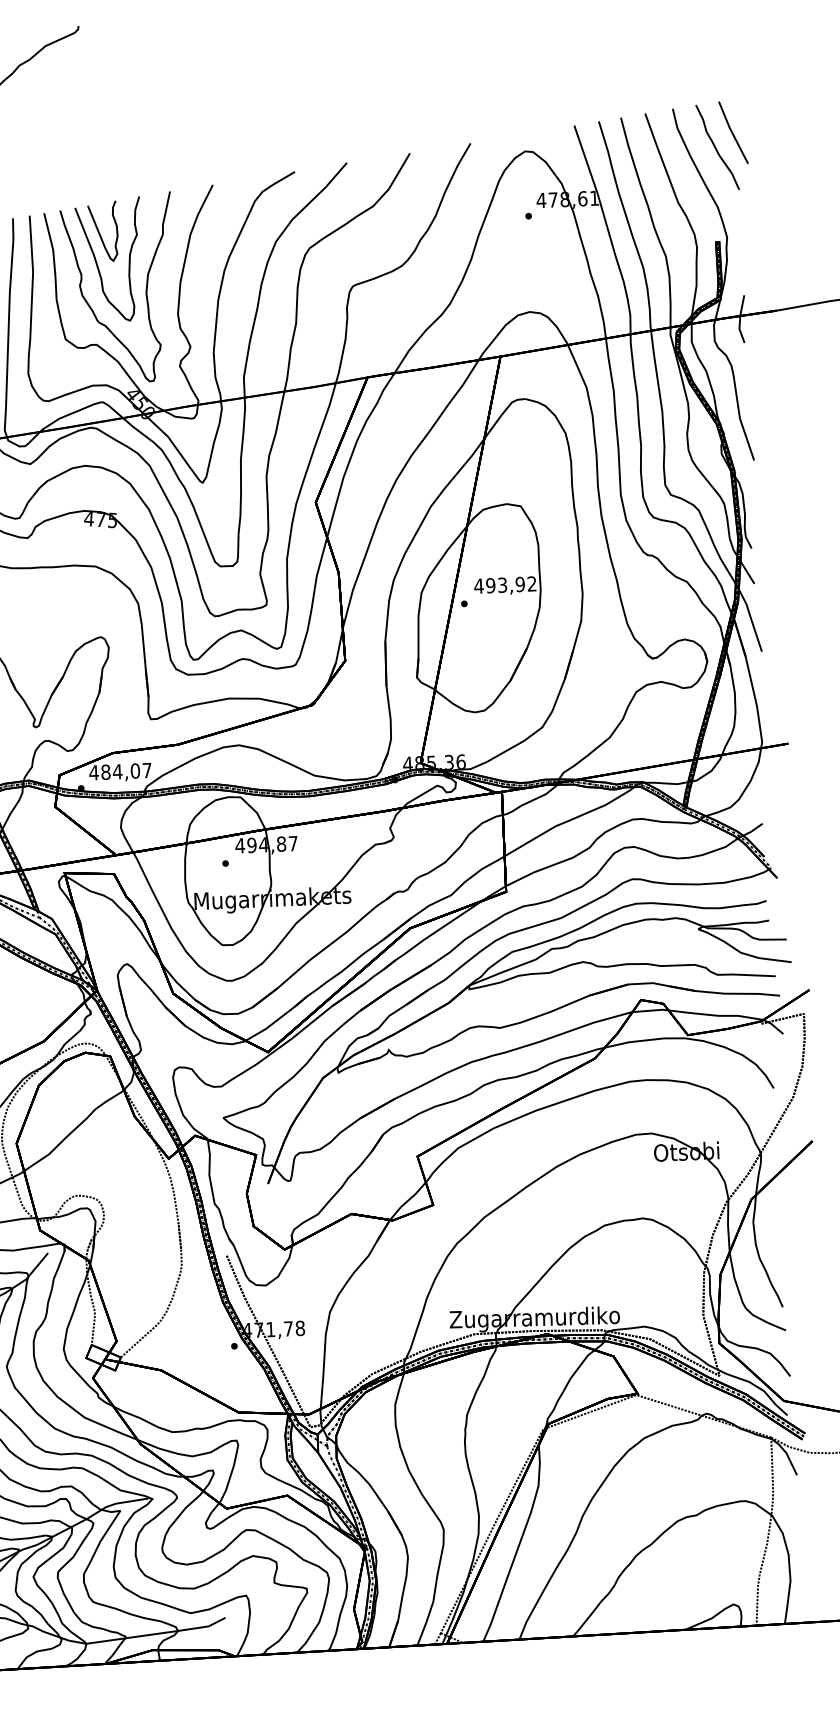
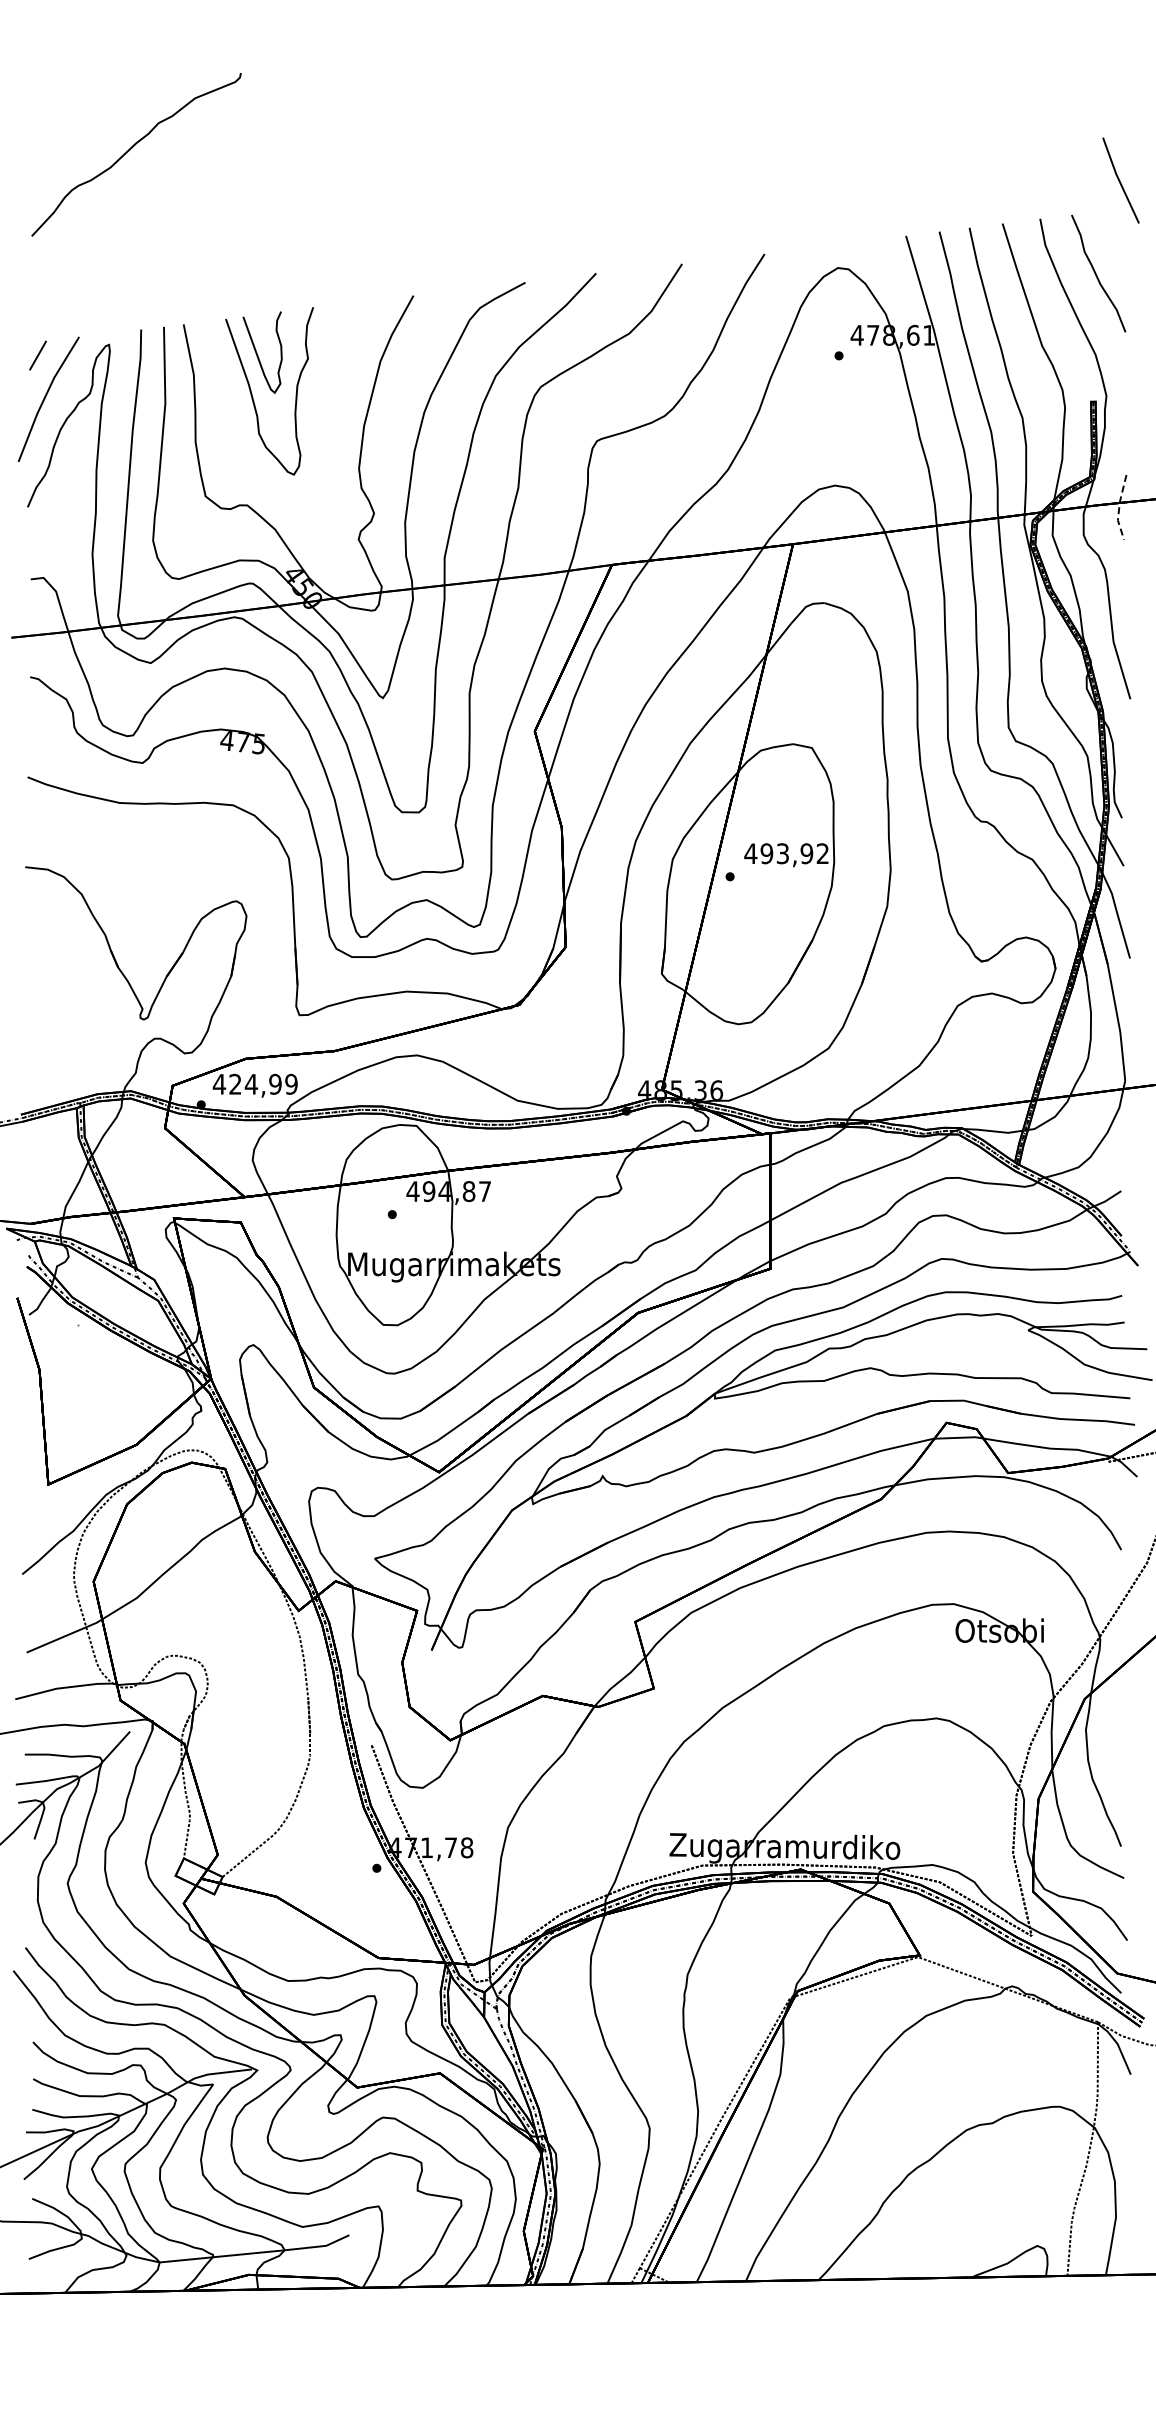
line: (733, 132) -> (1120, 180), moved
curve: (145, 291) -> (316, 436), removed
line: (740, 319) -> (1119, 507), solid -> dashed
text: (126, 770) -> (263, 1083), 484,07 -> 424,99

